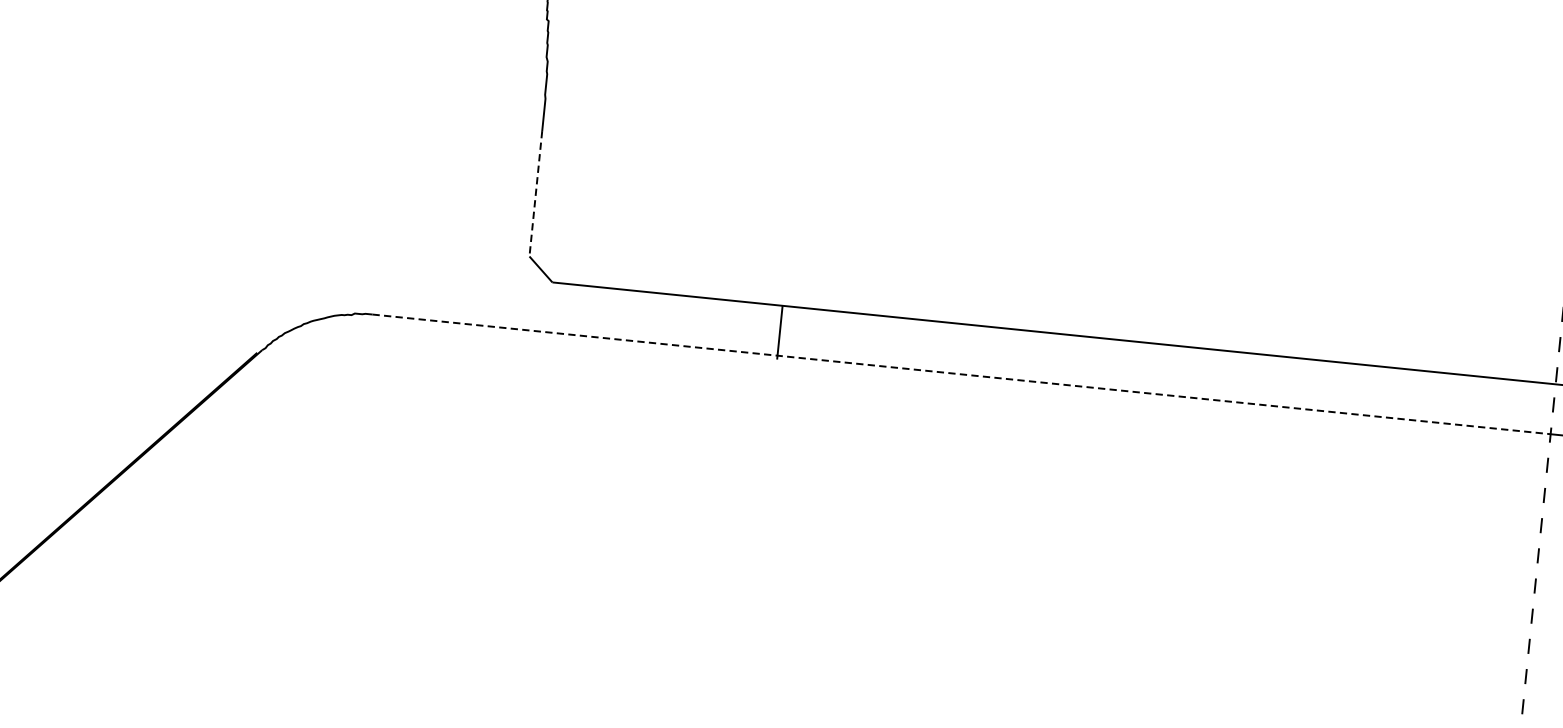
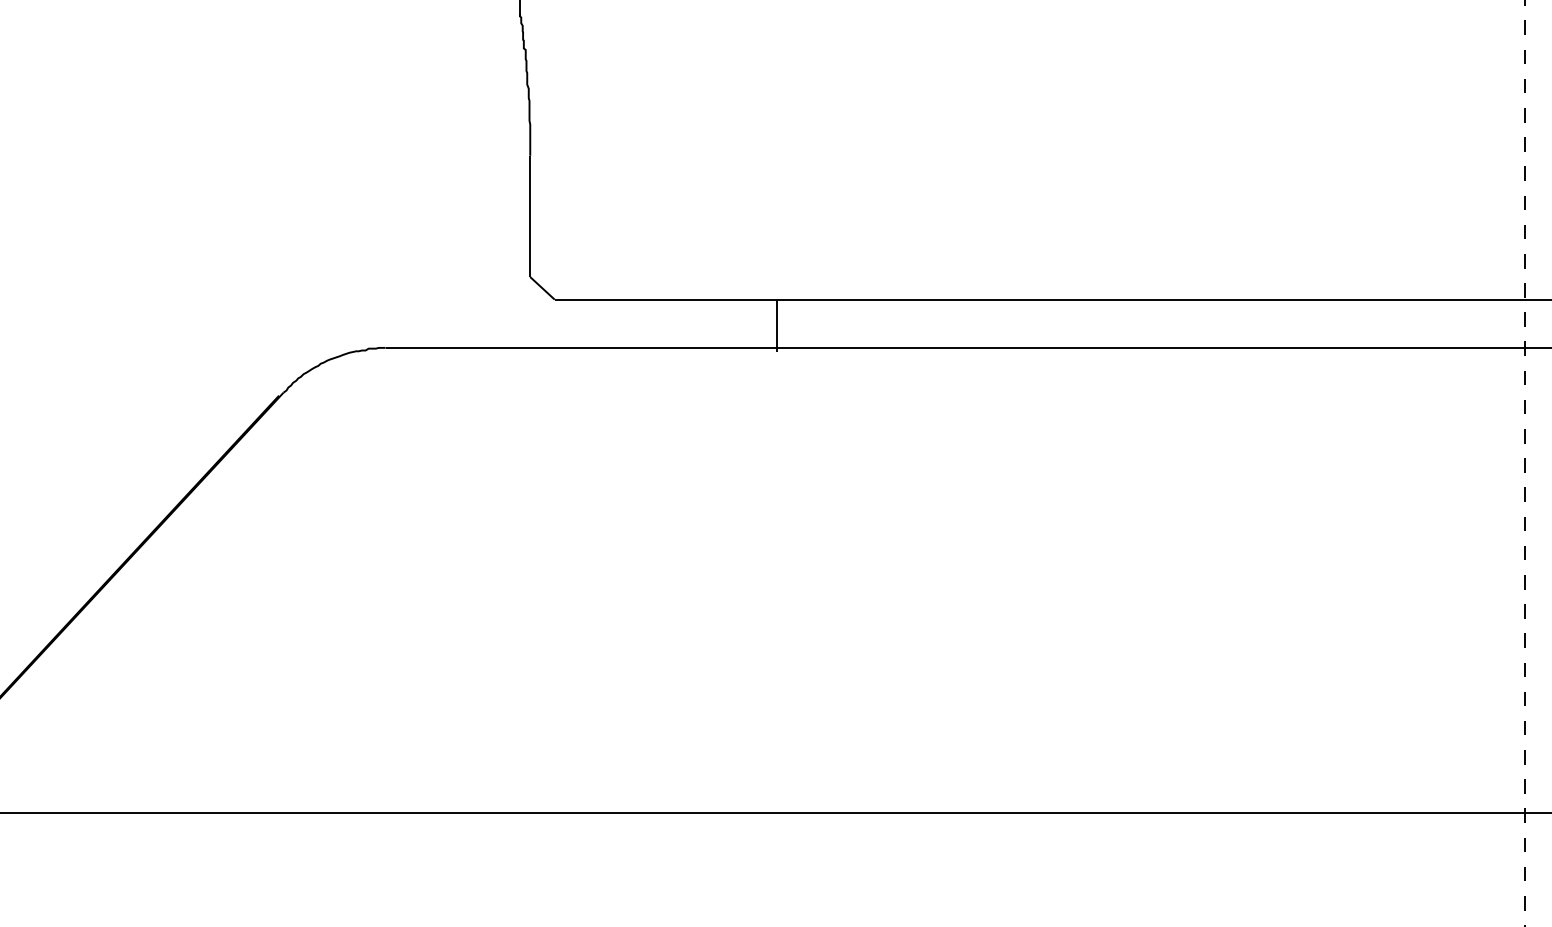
line: (536, 193) -> (530, 216), dashed -> solid
line: (960, 373) -> (954, 347), dashed -> solid

